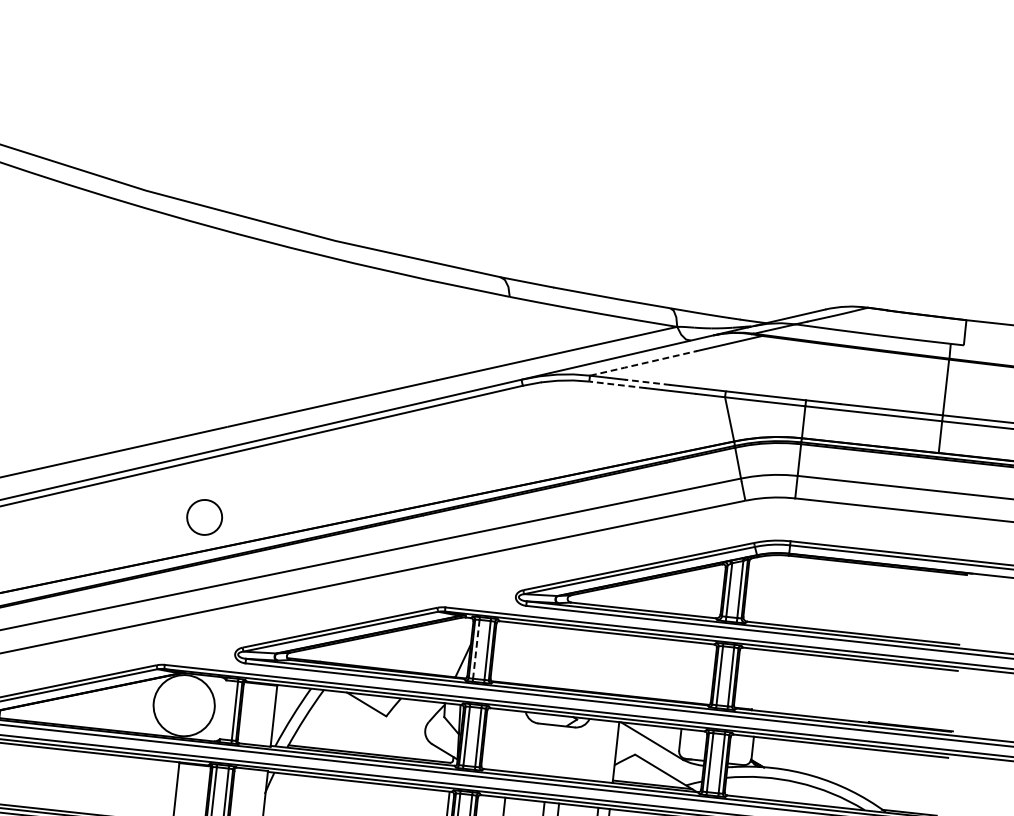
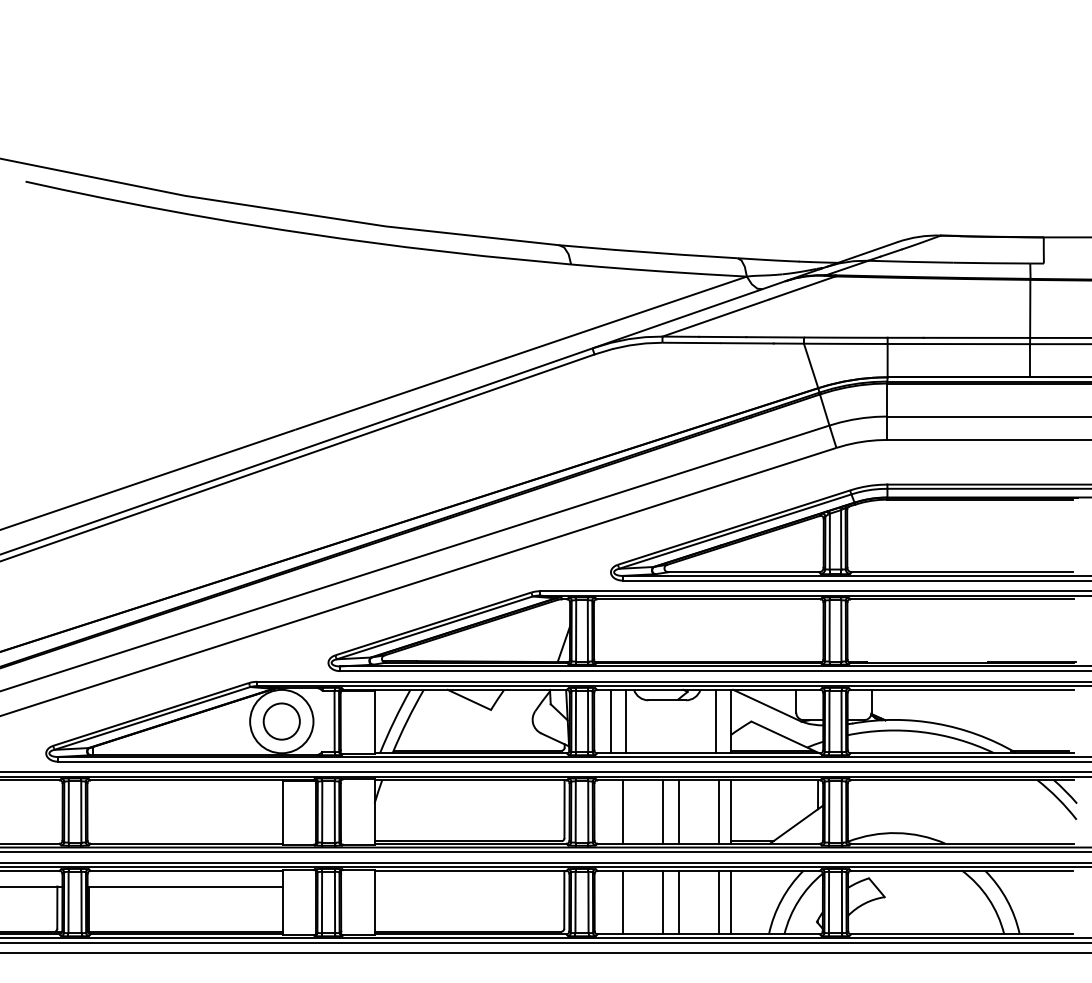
line: (642, 363) -> (715, 318), dashed -> solid
line: (647, 382) -> (722, 337), dashed -> solid
line: (617, 384) -> (691, 342), dashed -> solid
circle: (204, 517) -> (281, 721), moved
line: (476, 648) -> (576, 630), dashed -> solid
line: (499, 739) -> (610, 721), added
line: (514, 741) -> (625, 721), added
line: (601, 750) -> (716, 721), added

